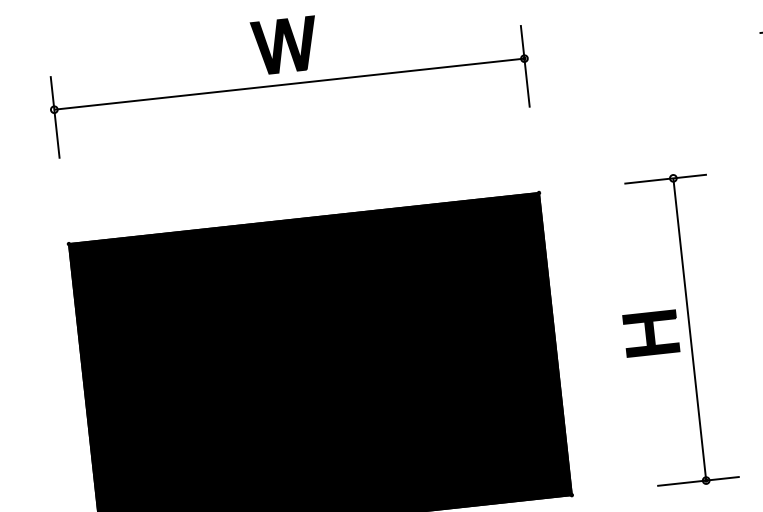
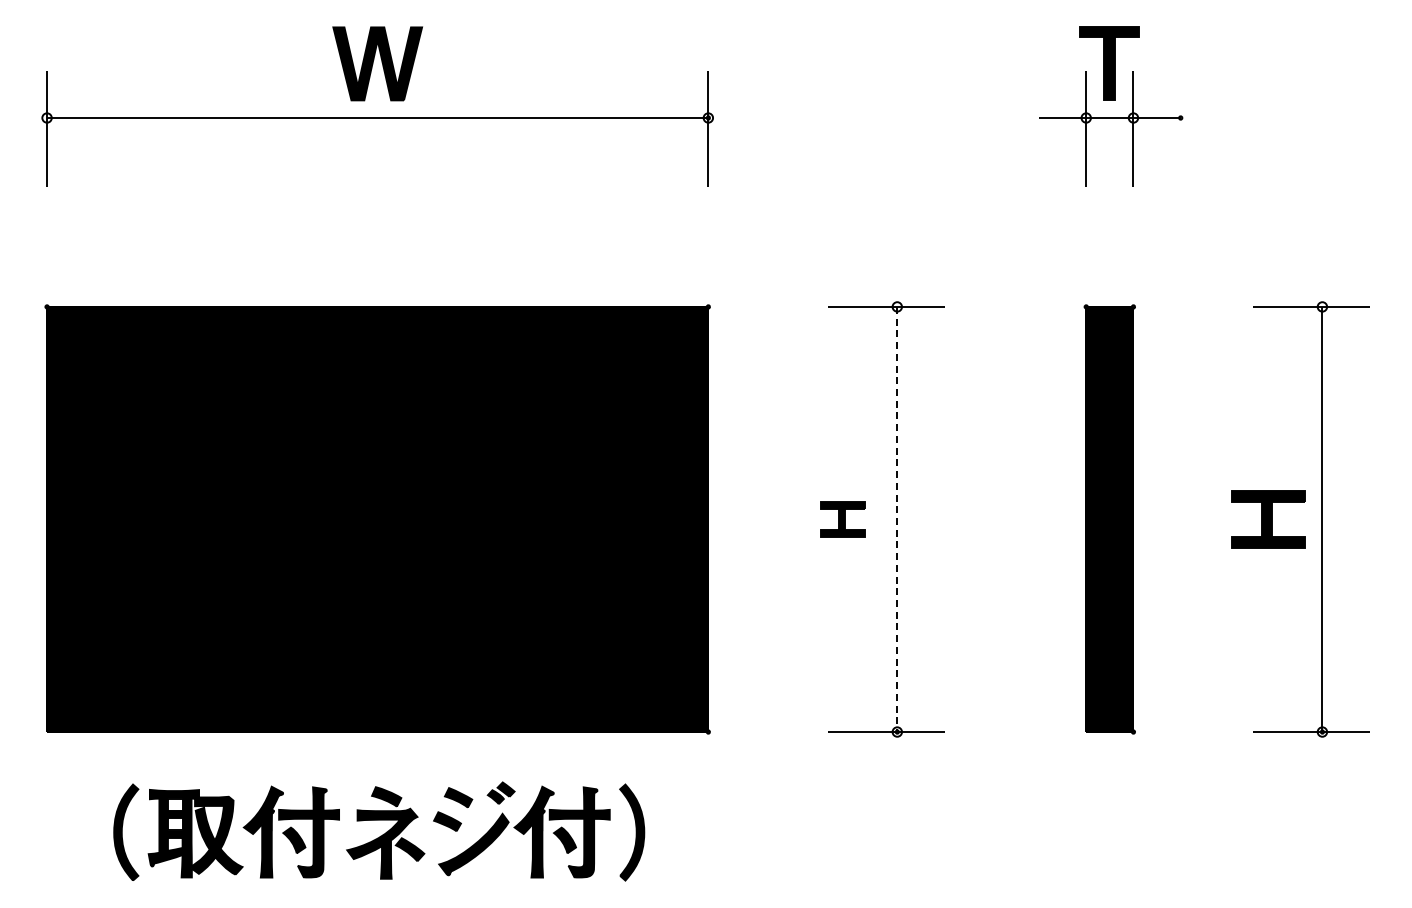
line: (689, 329) -> (897, 519), solid -> dashed
part: (651, 333) -> (843, 519), size x0.6

